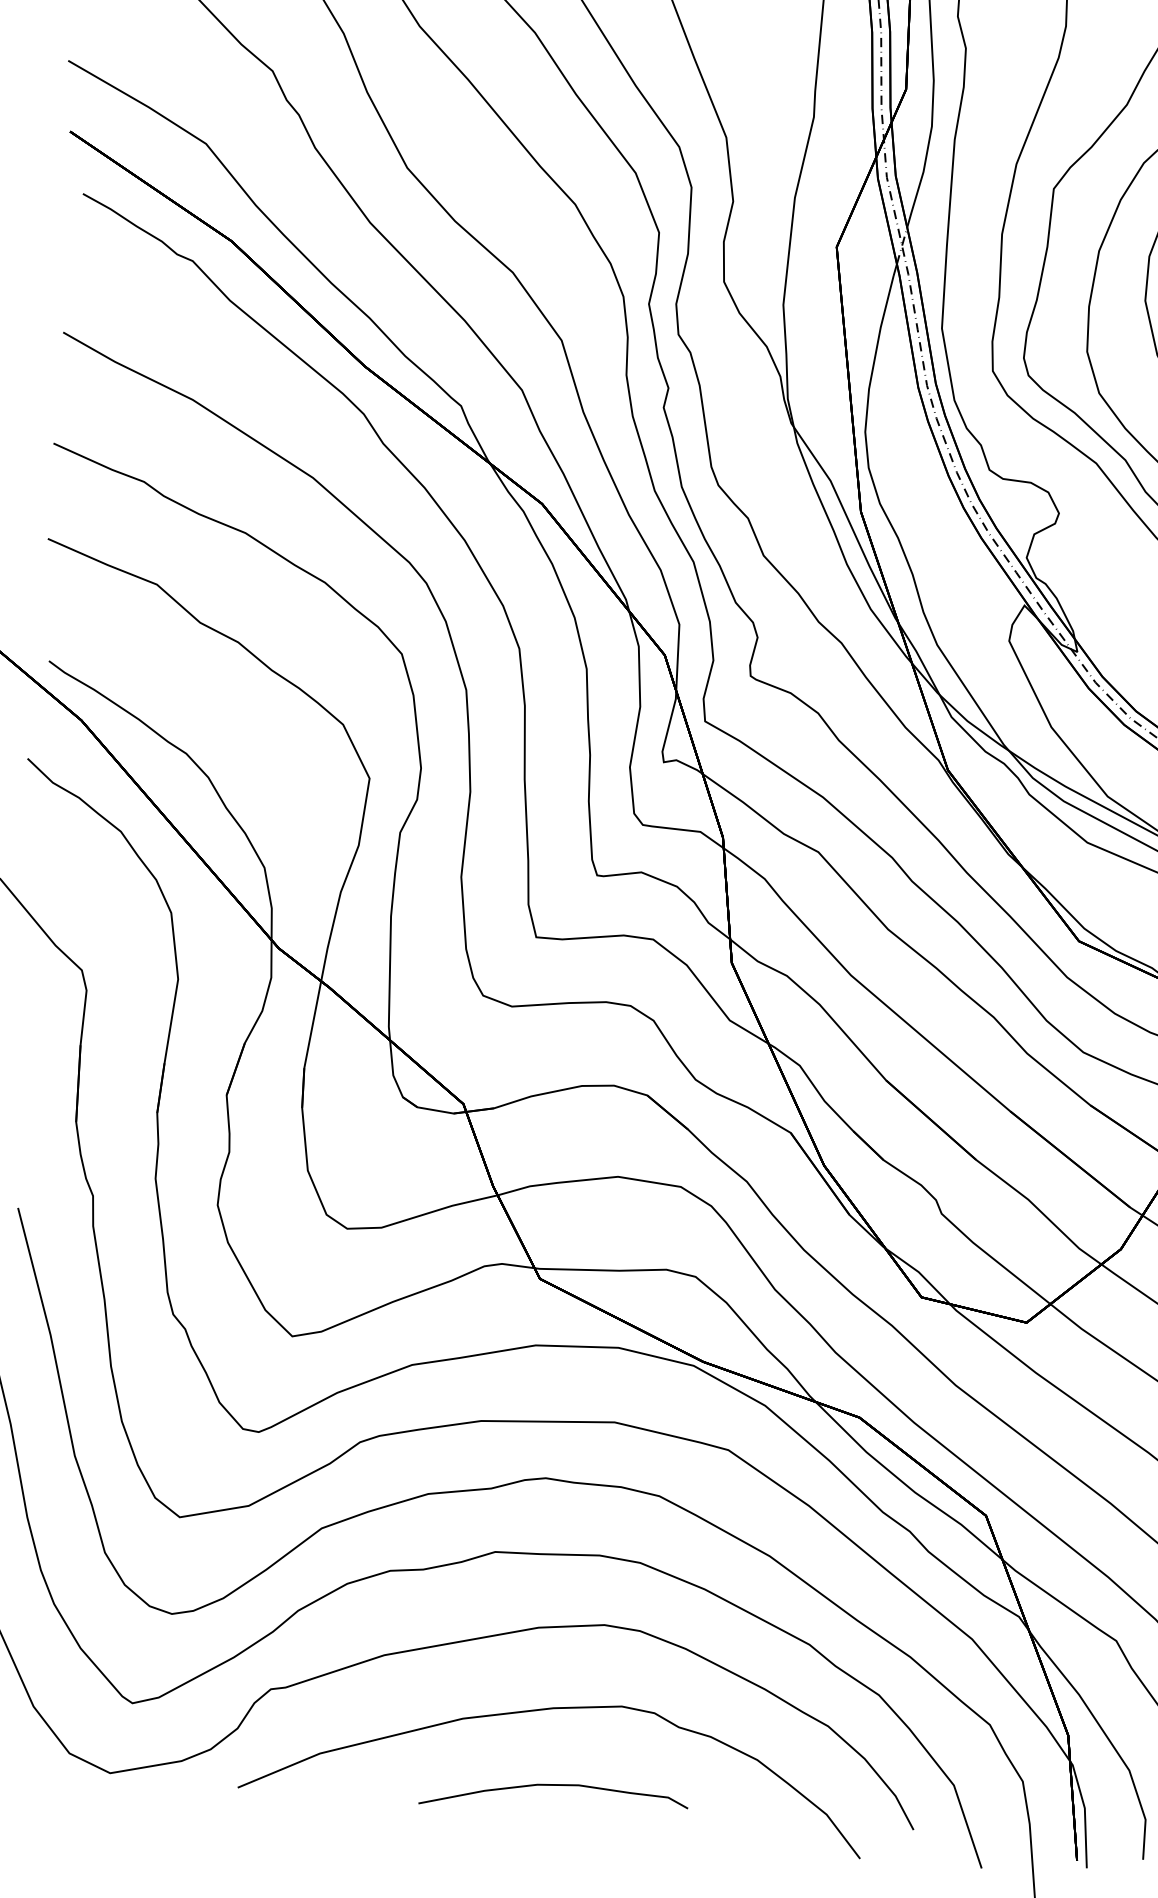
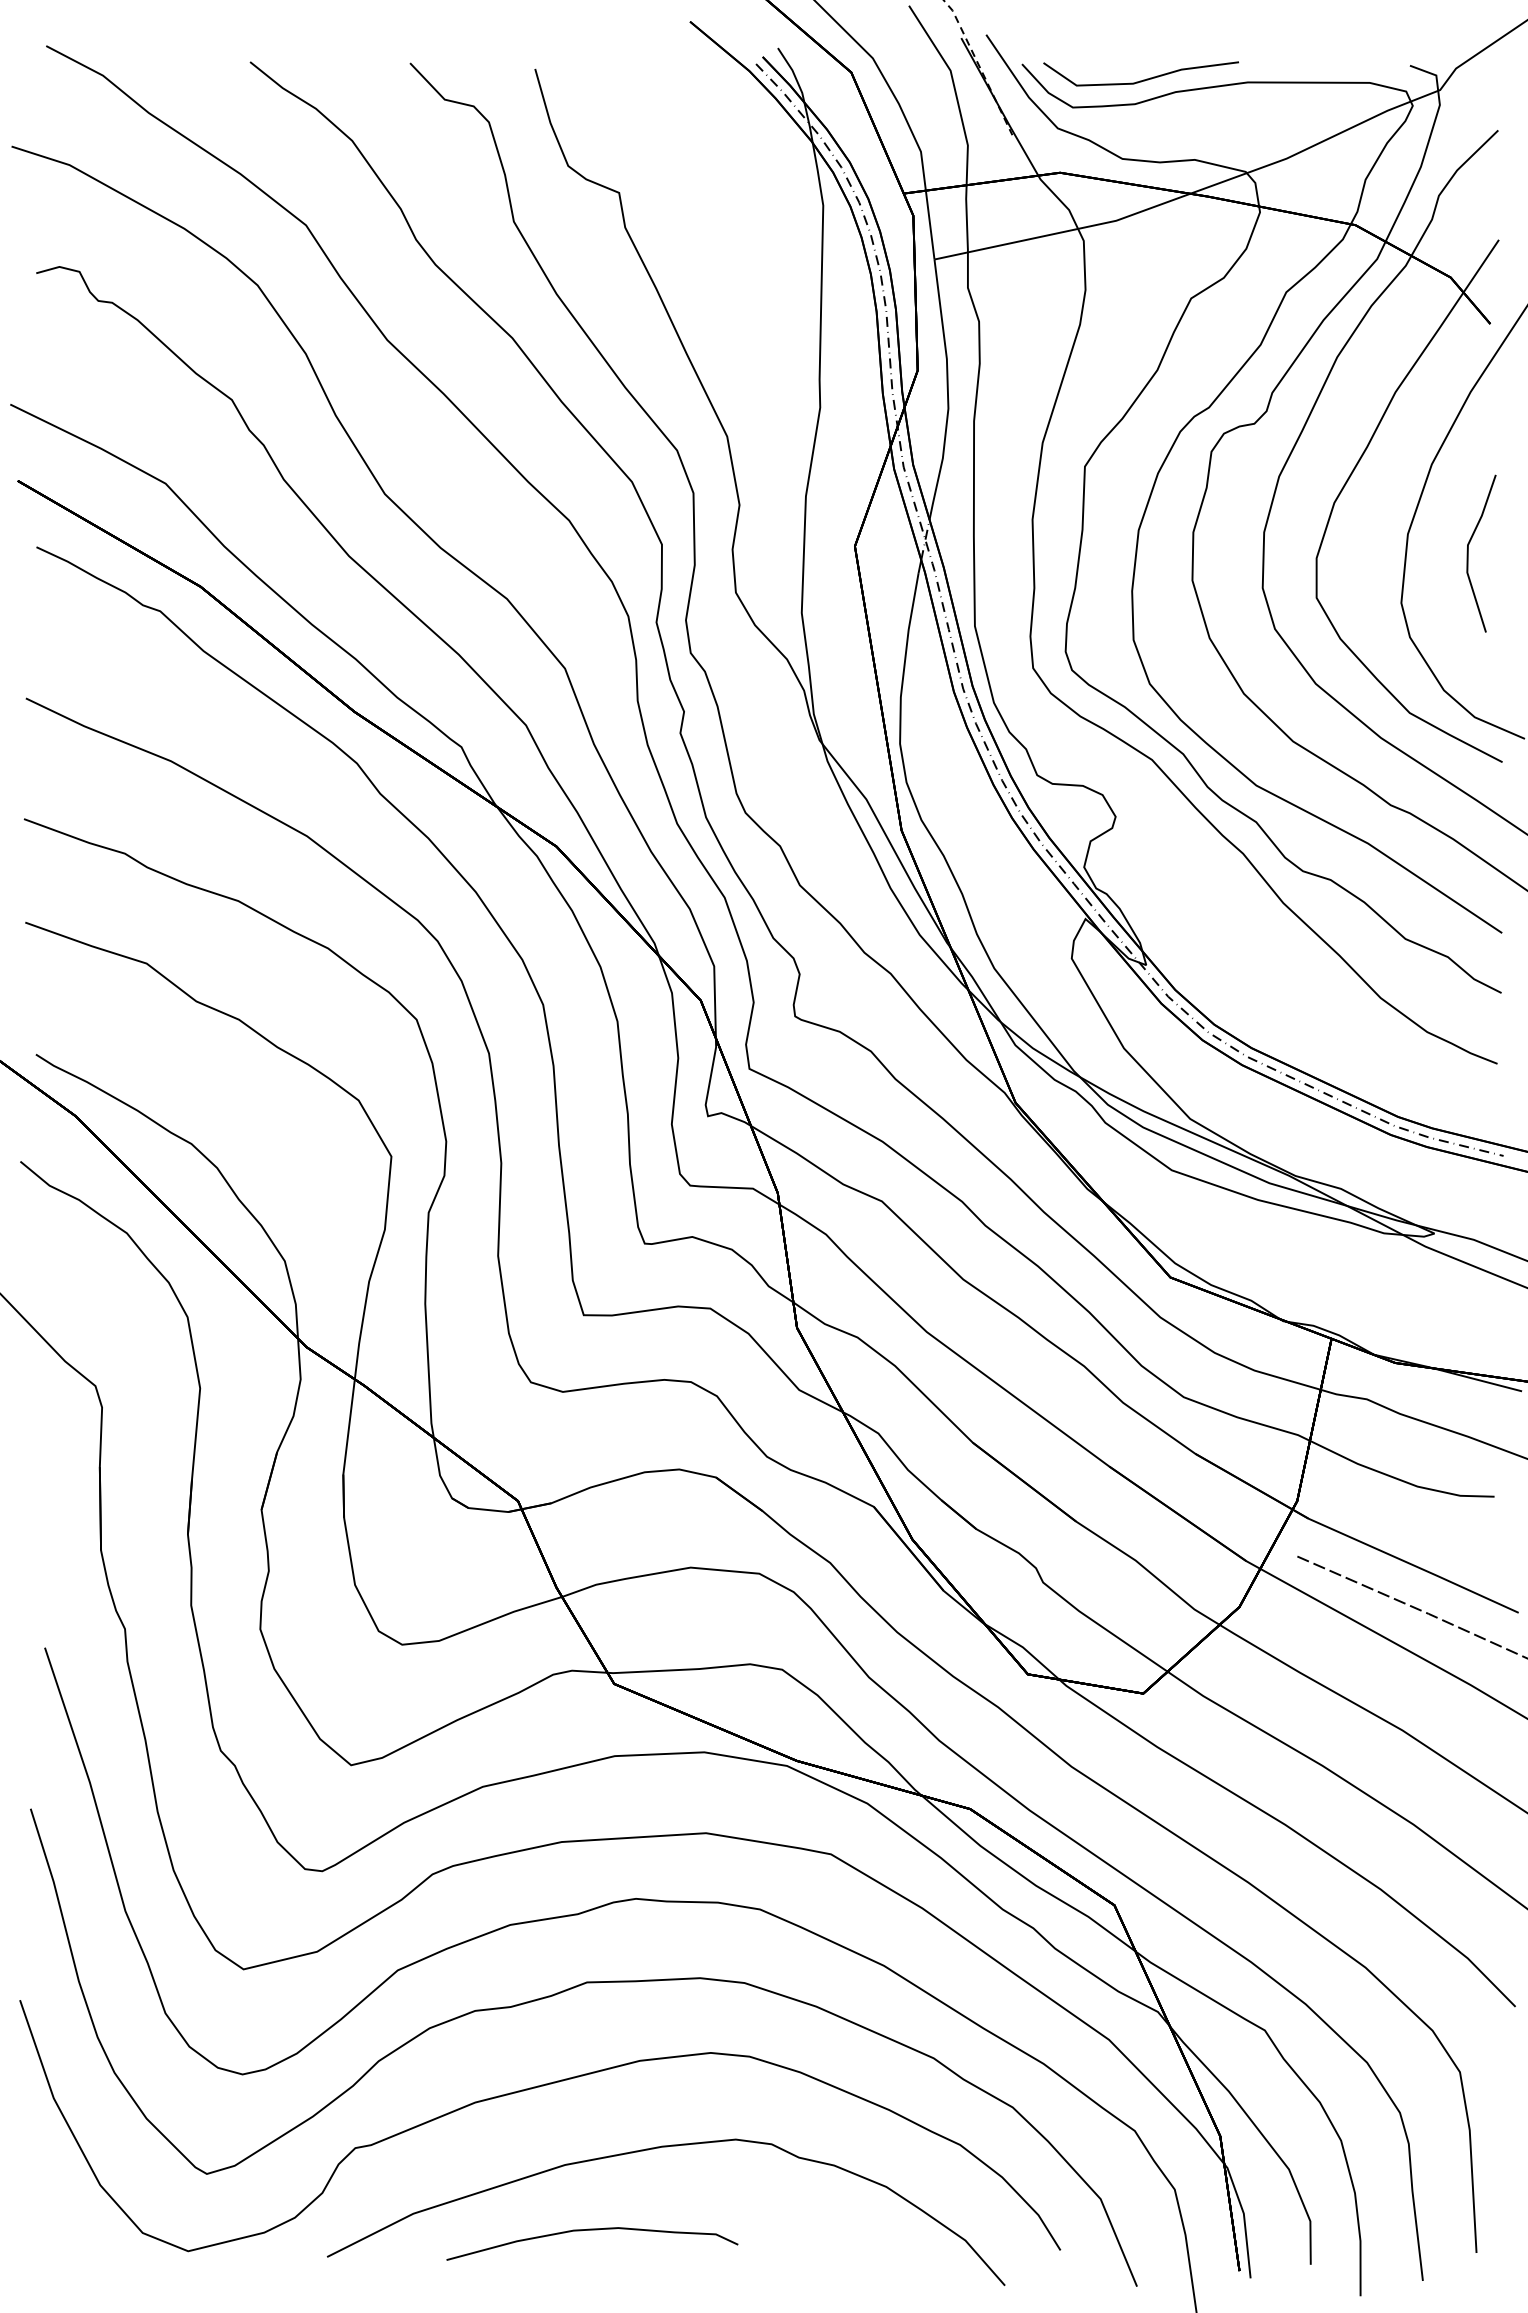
curve: (554, 1785) -> (592, 2230), moved

